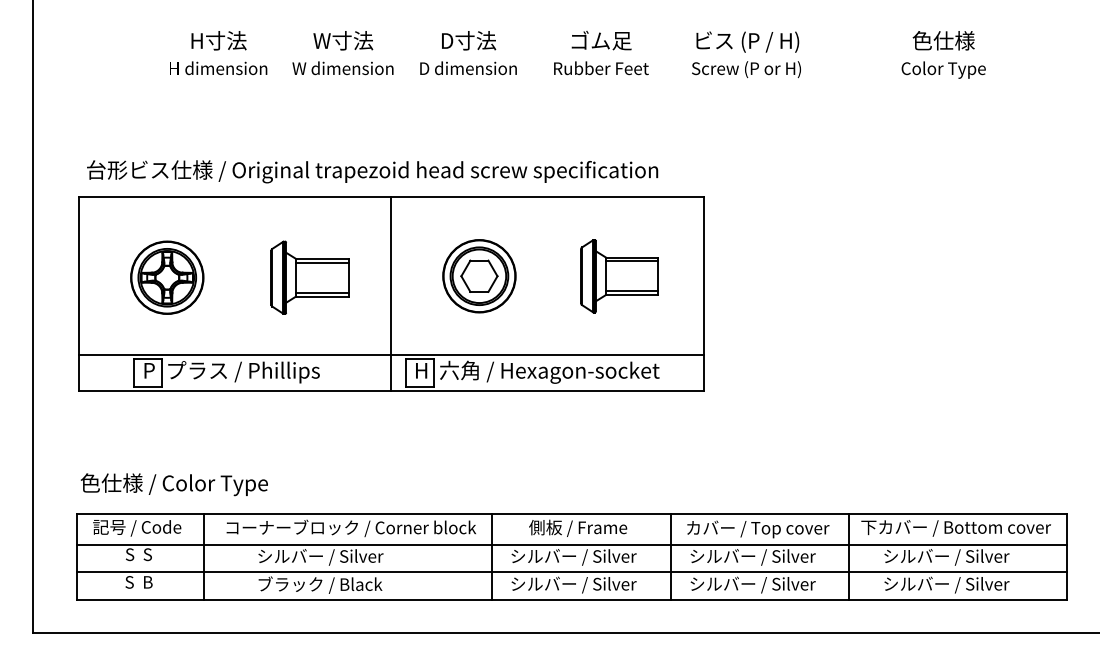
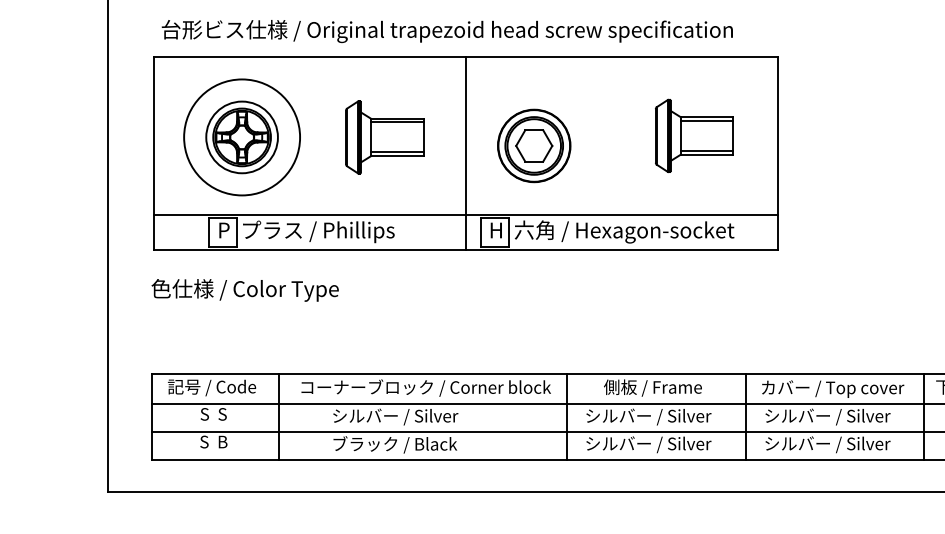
part: (479, 276) -> (534, 146), moved
circle: (167, 277) -> (242, 137), size x1.6
text: (173, 484) -> (244, 290), moved

